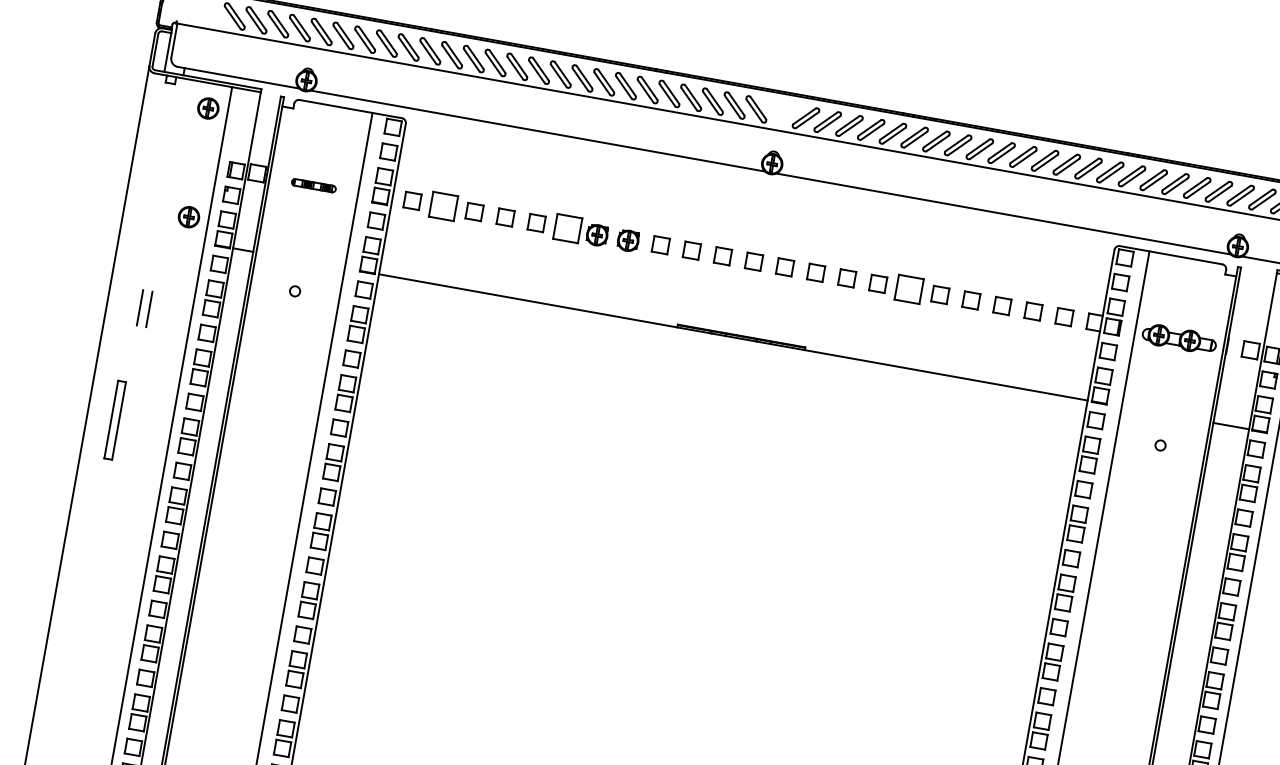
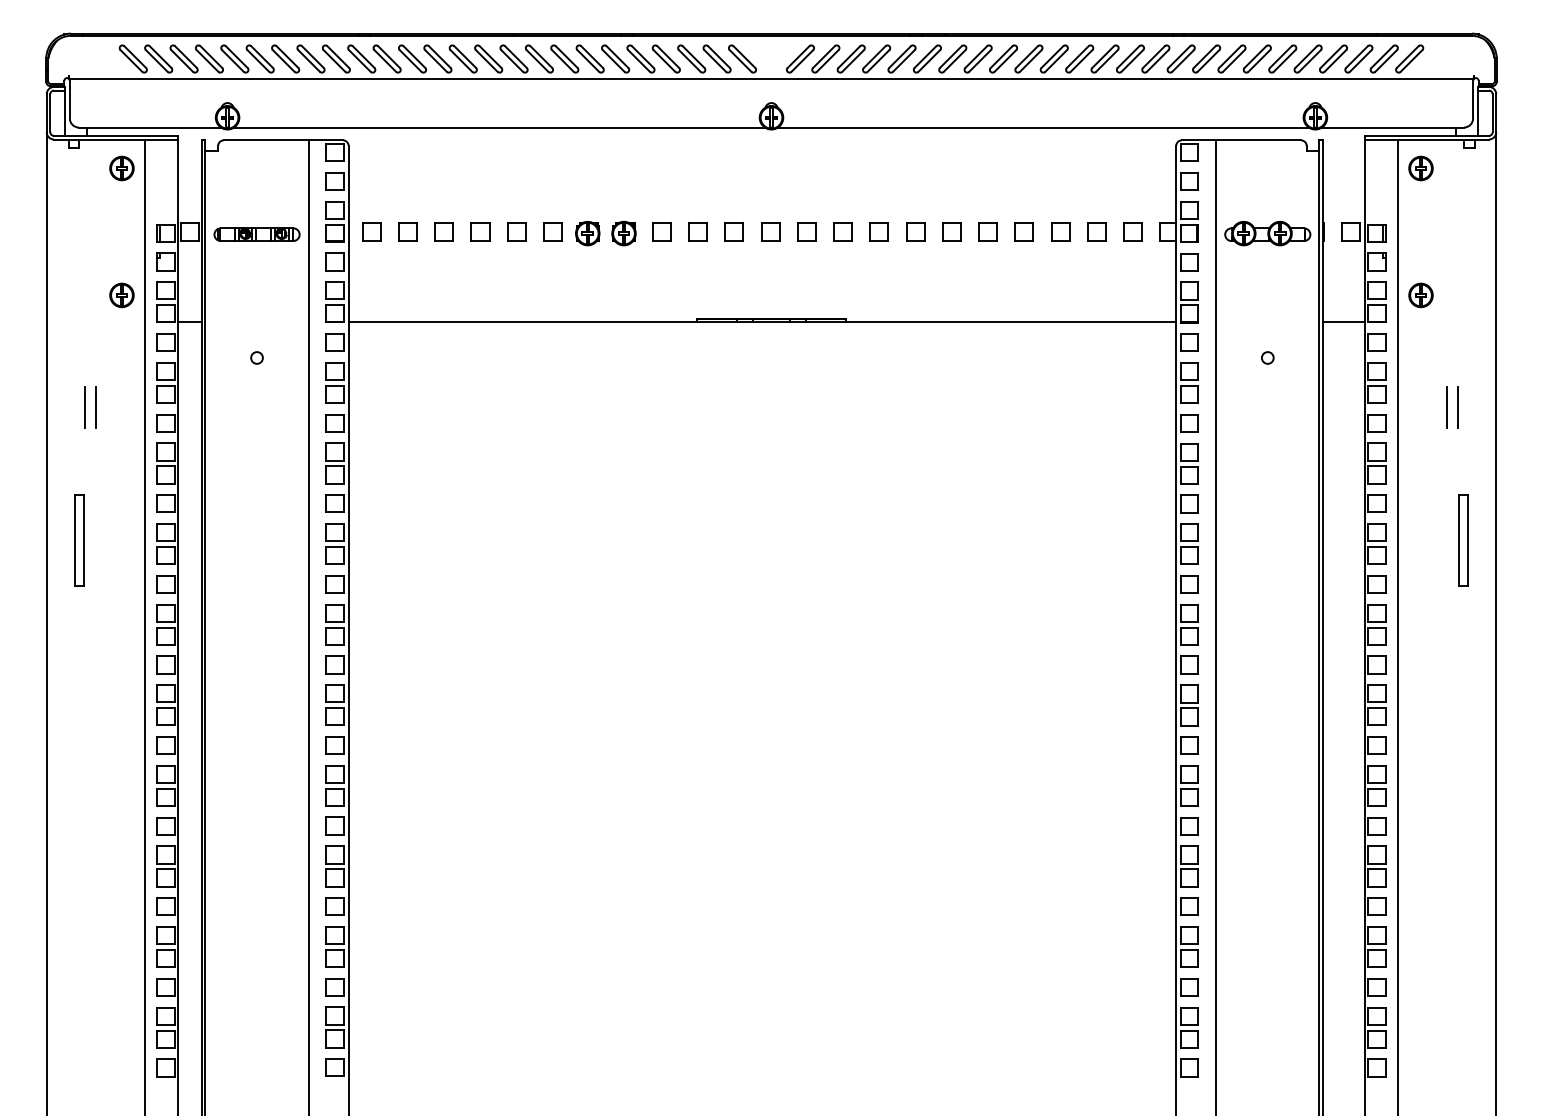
part: (313, 185) -> (256, 234), size x1.67
part: (443, 206) -> (407, 231), size x0.62
part: (567, 228) -> (552, 231), size x0.62
part: (908, 288) -> (951, 231), size x0.62

